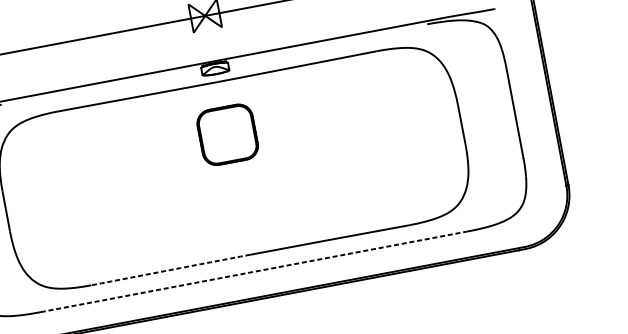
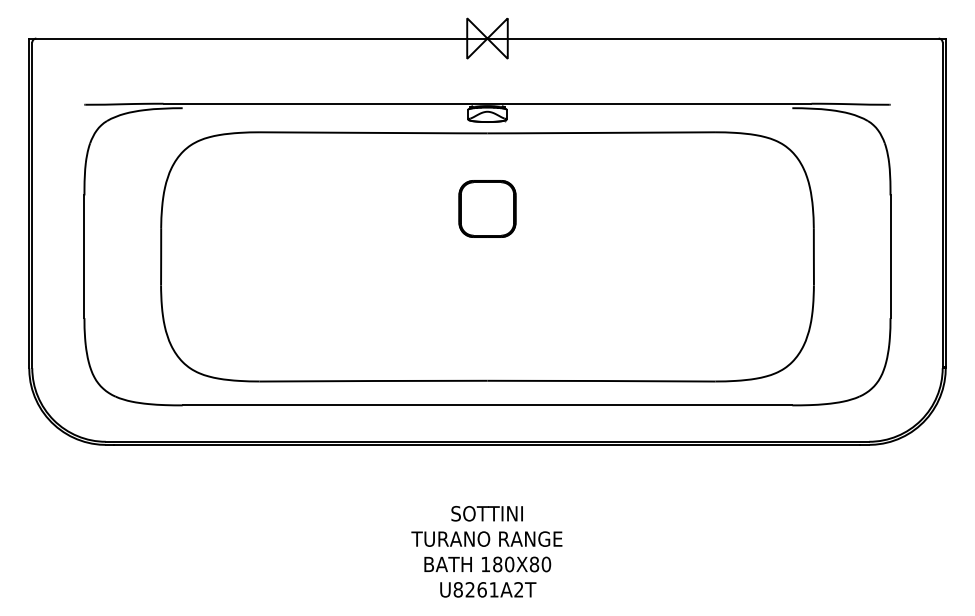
part: (227, 134) -> (487, 208), size x0.71
arc: (170, 270) -> (373, 381), dashed -> solid
line: (253, 271) -> (487, 405), dashed -> solid

